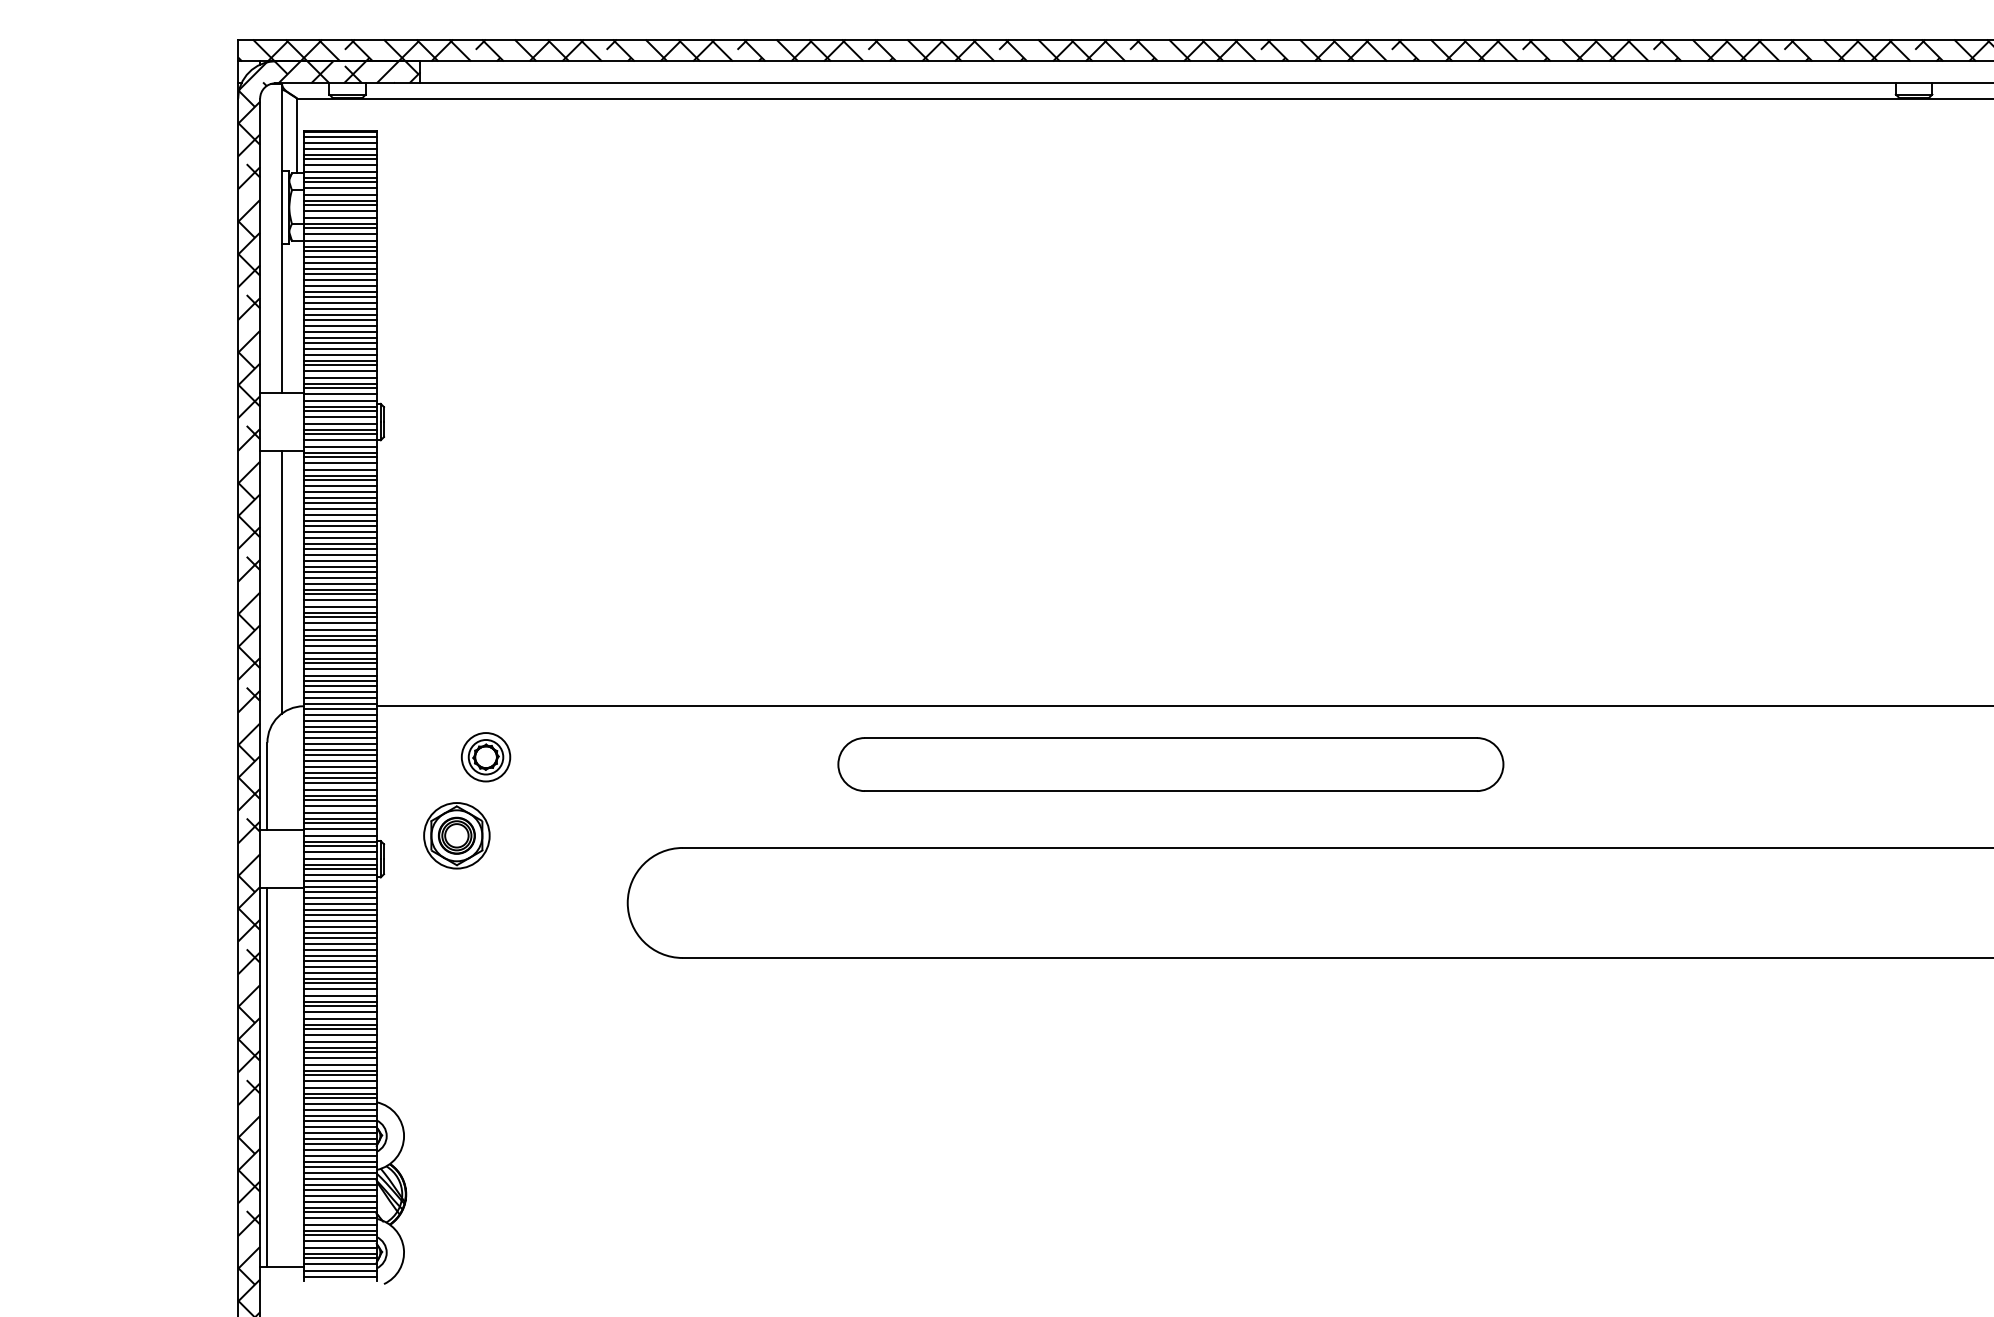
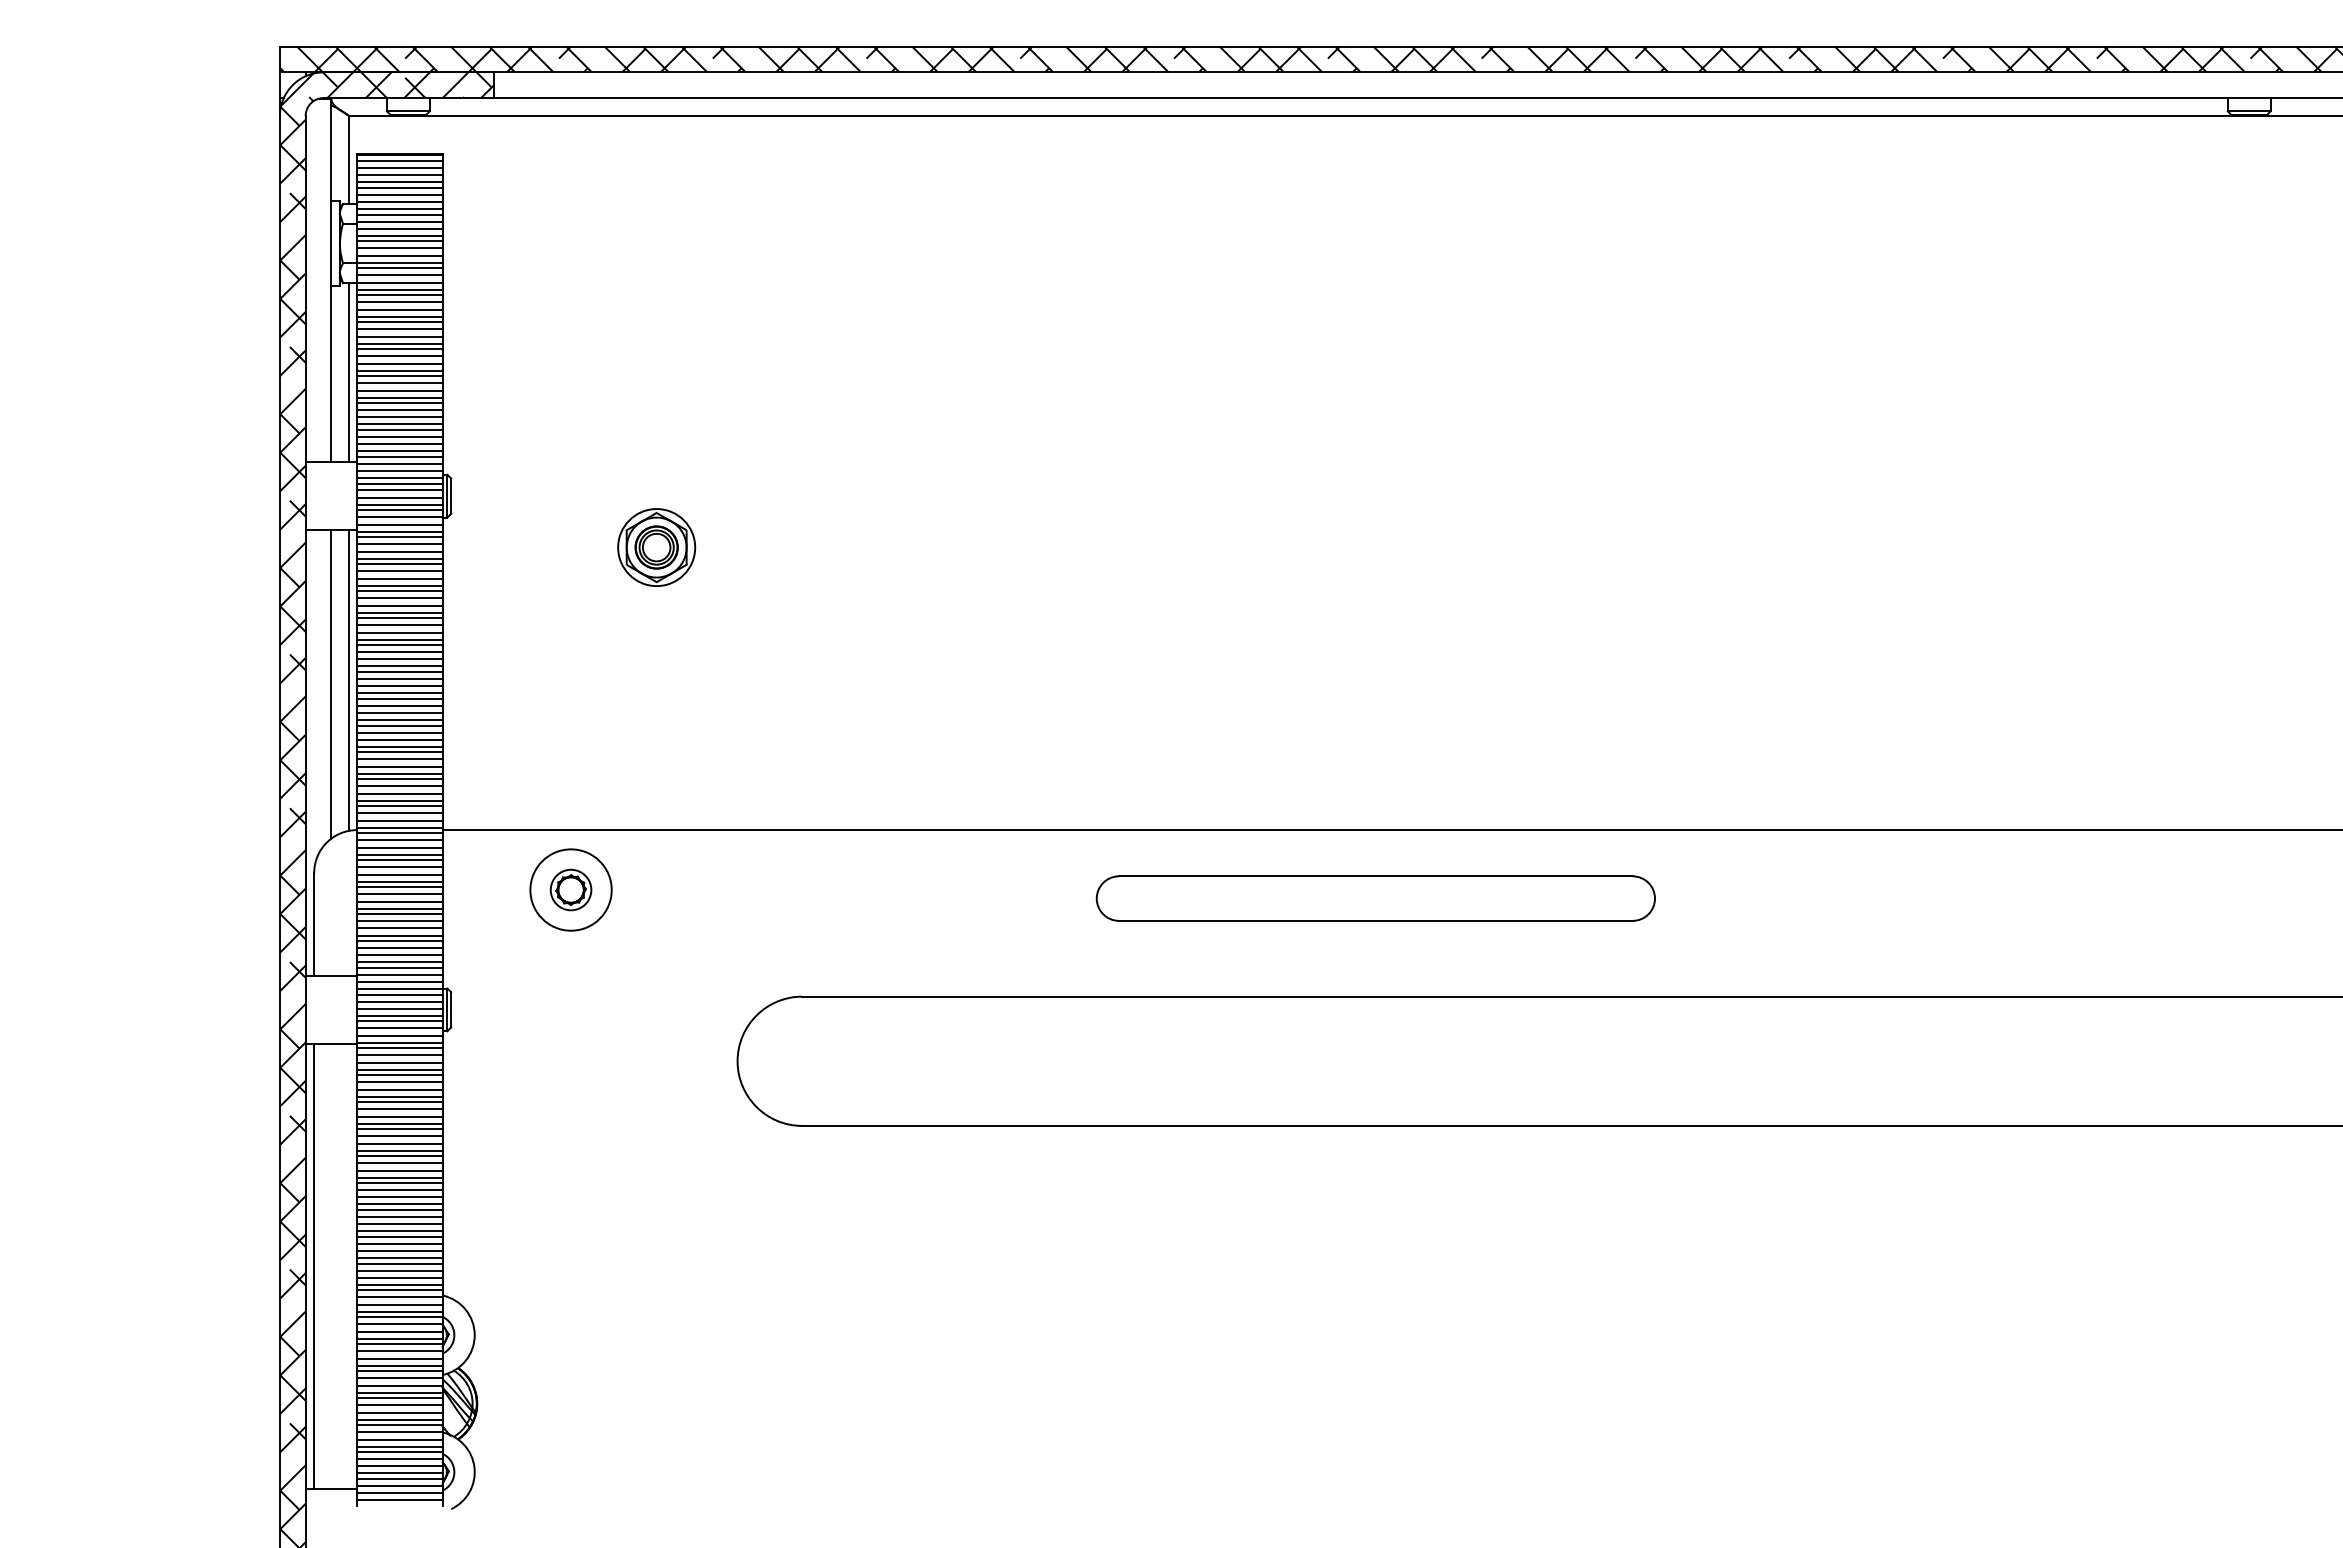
line: (297, 316) -> (349, 372), added
line: (297, 578) -> (349, 679), added
circle: (485, 756) -> (570, 889), size x1.43
part: (1170, 764) -> (1375, 898), size x0.71
part: (456, 835) -> (656, 547), moved

